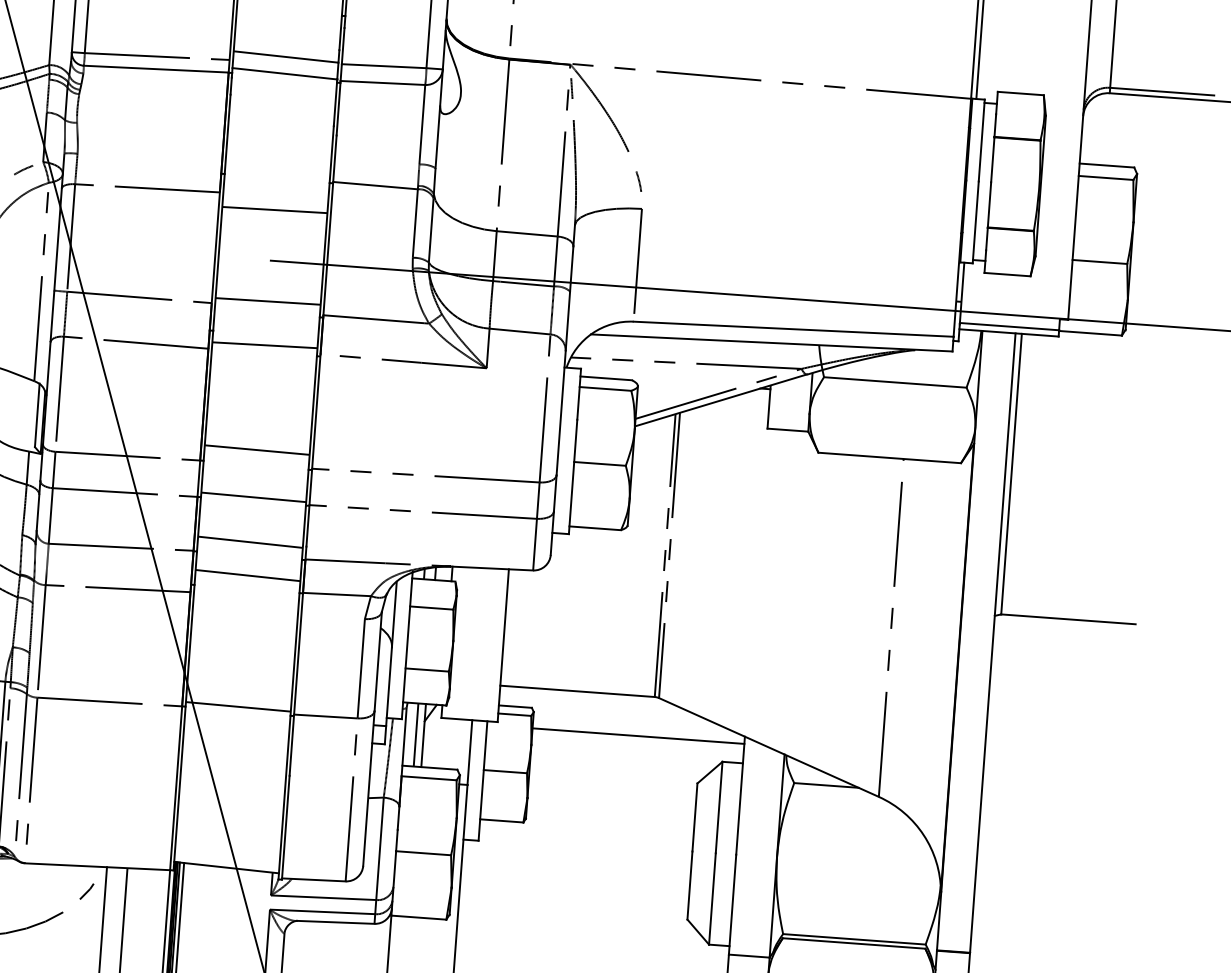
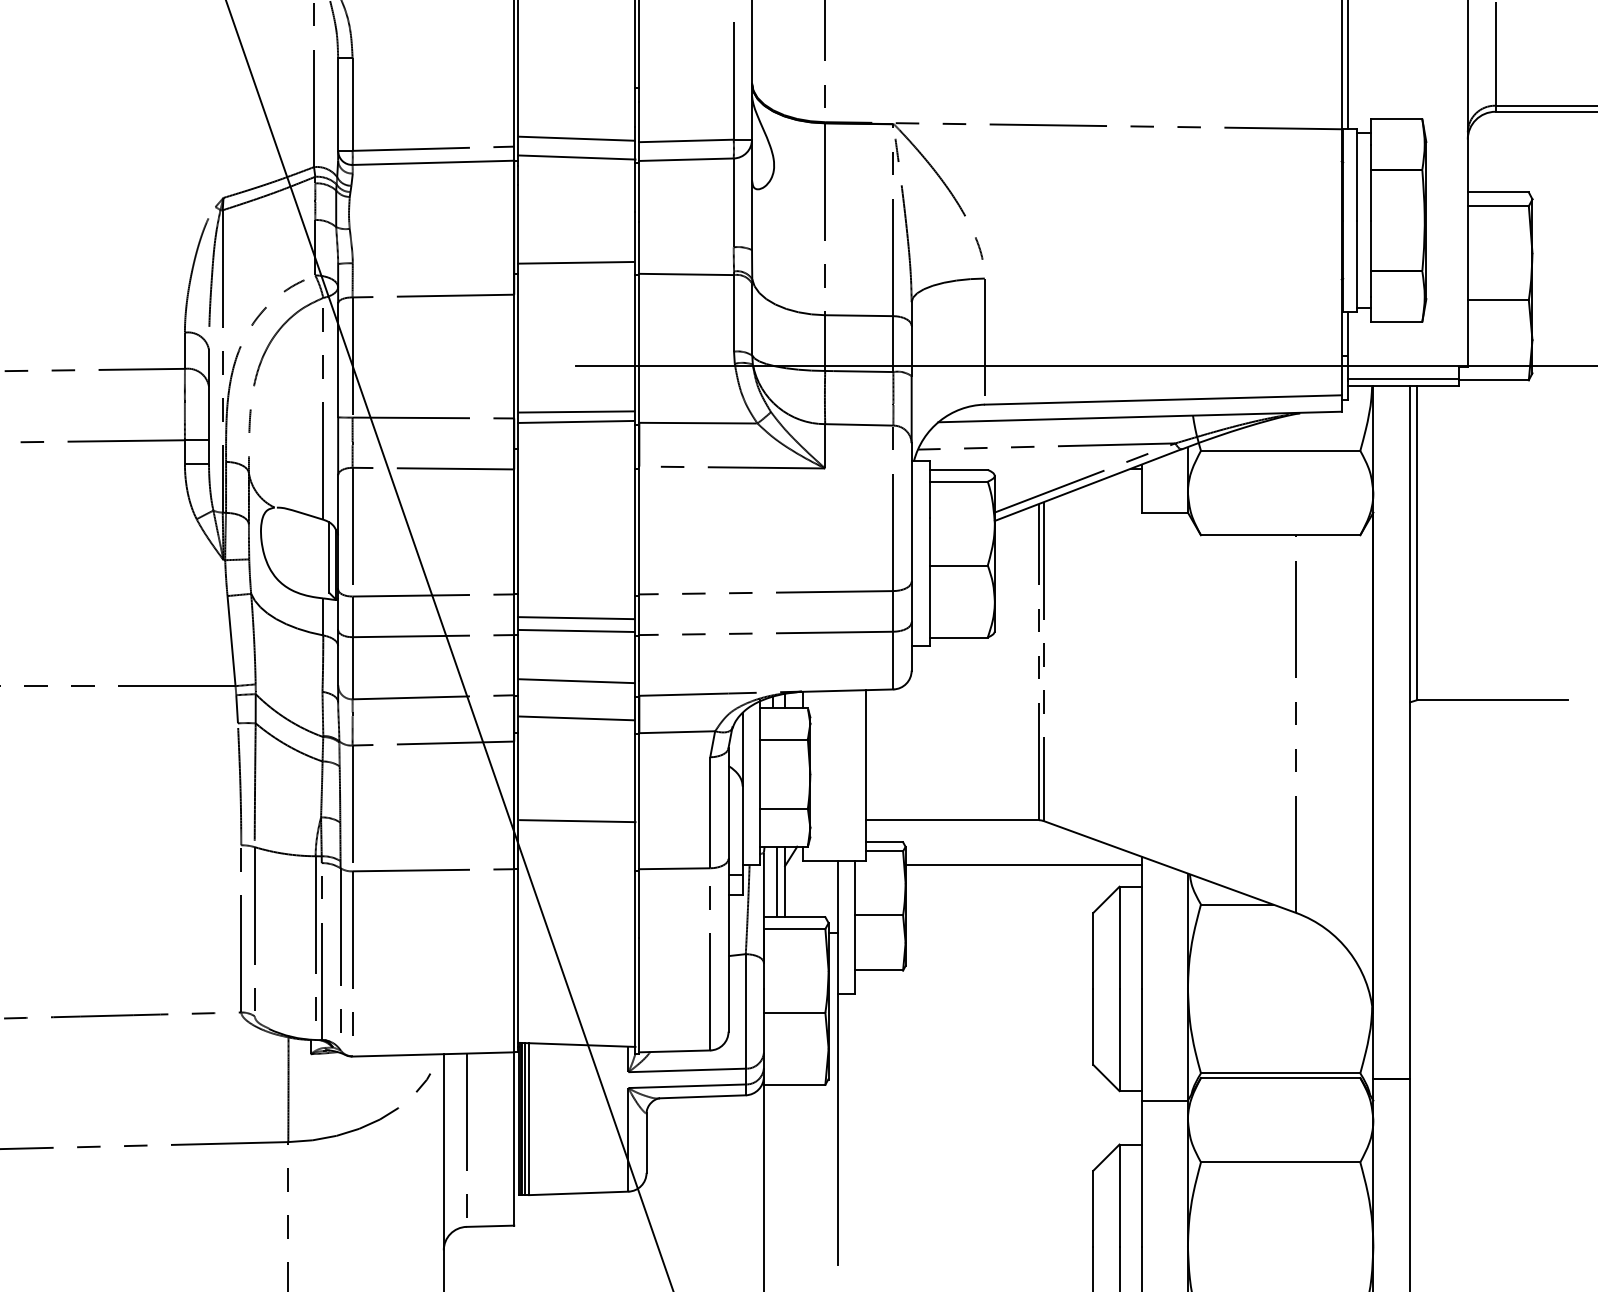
line: (274, 209) -> (575, 262), moved
line: (264, 344) -> (575, 421), moved
line: (256, 450) -> (575, 618), moved
line: (238, 707) -> (577, 821), moved

